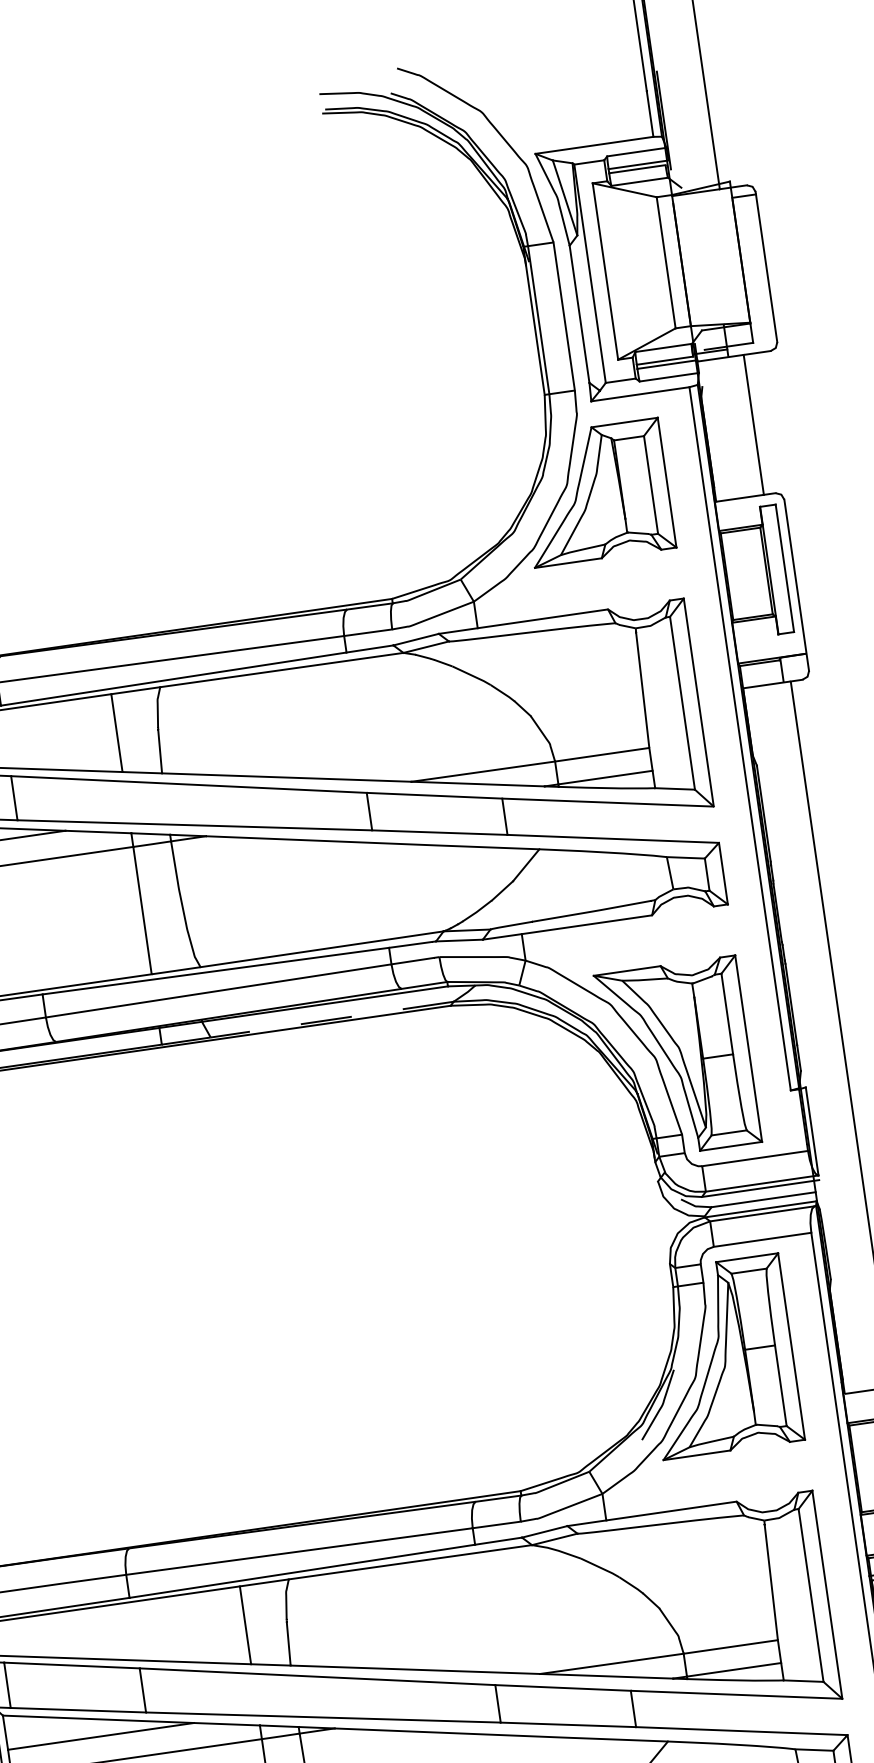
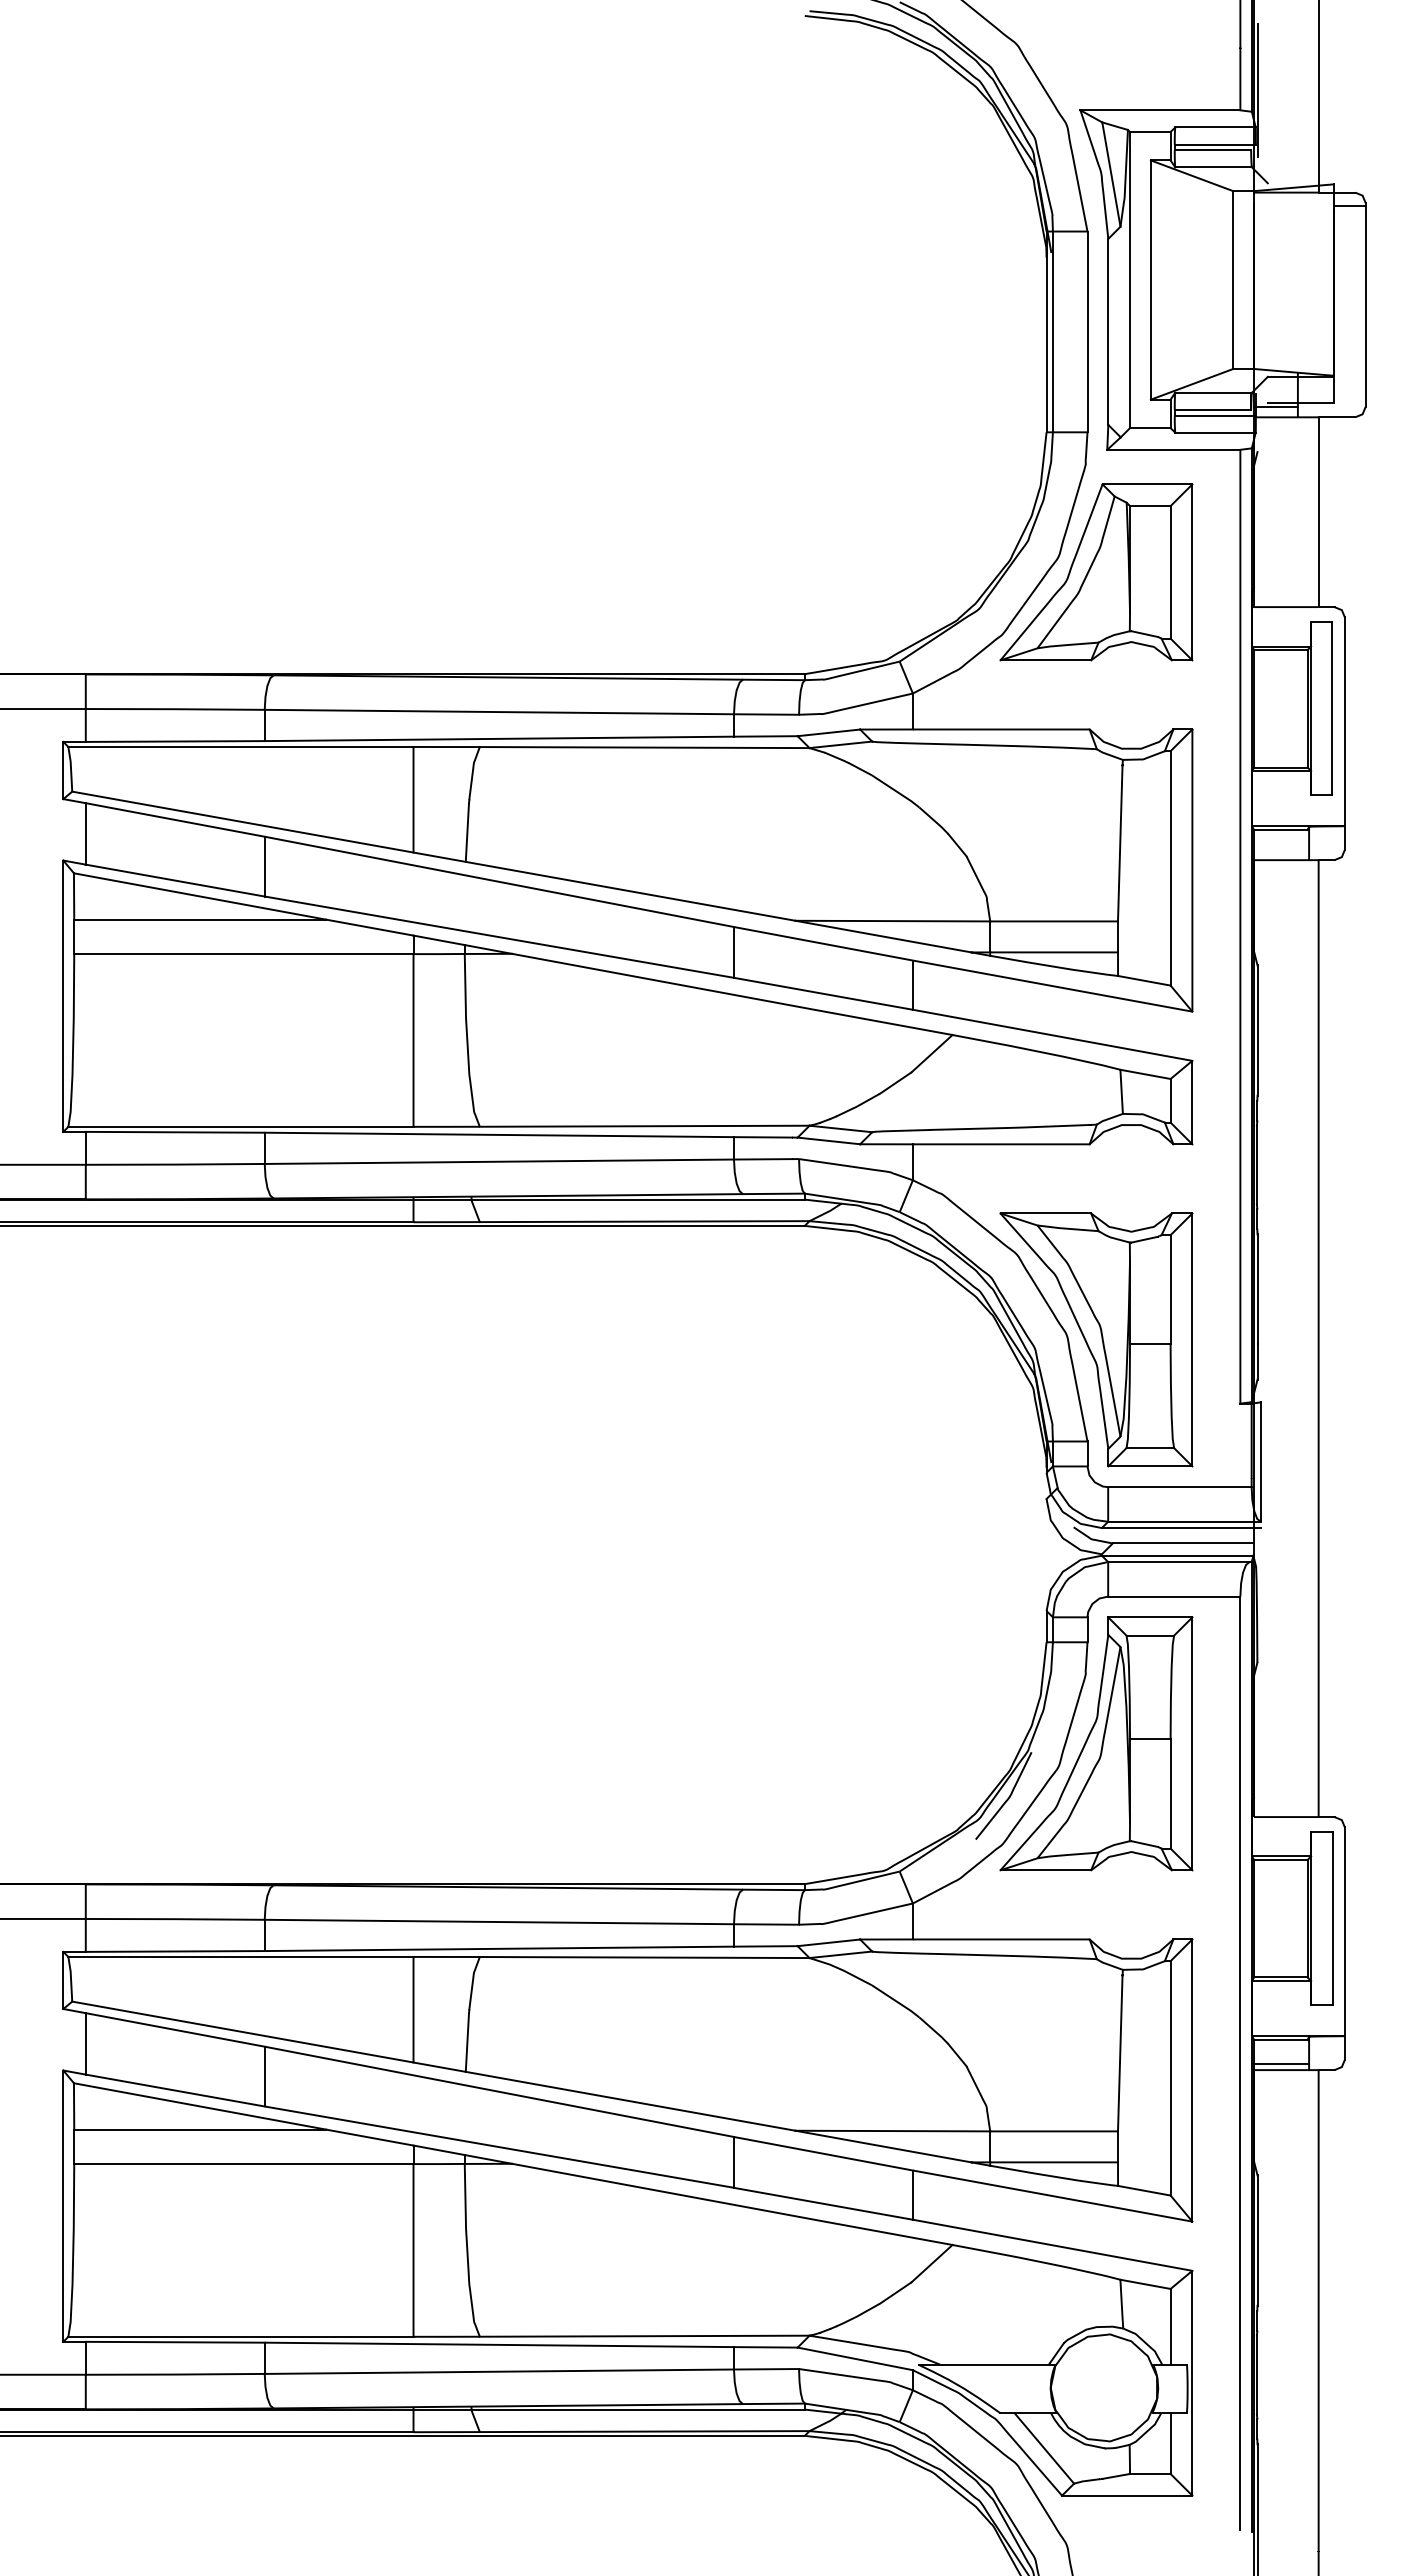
line: (332, 1019) -> (644, 1221), dashed -> solid

